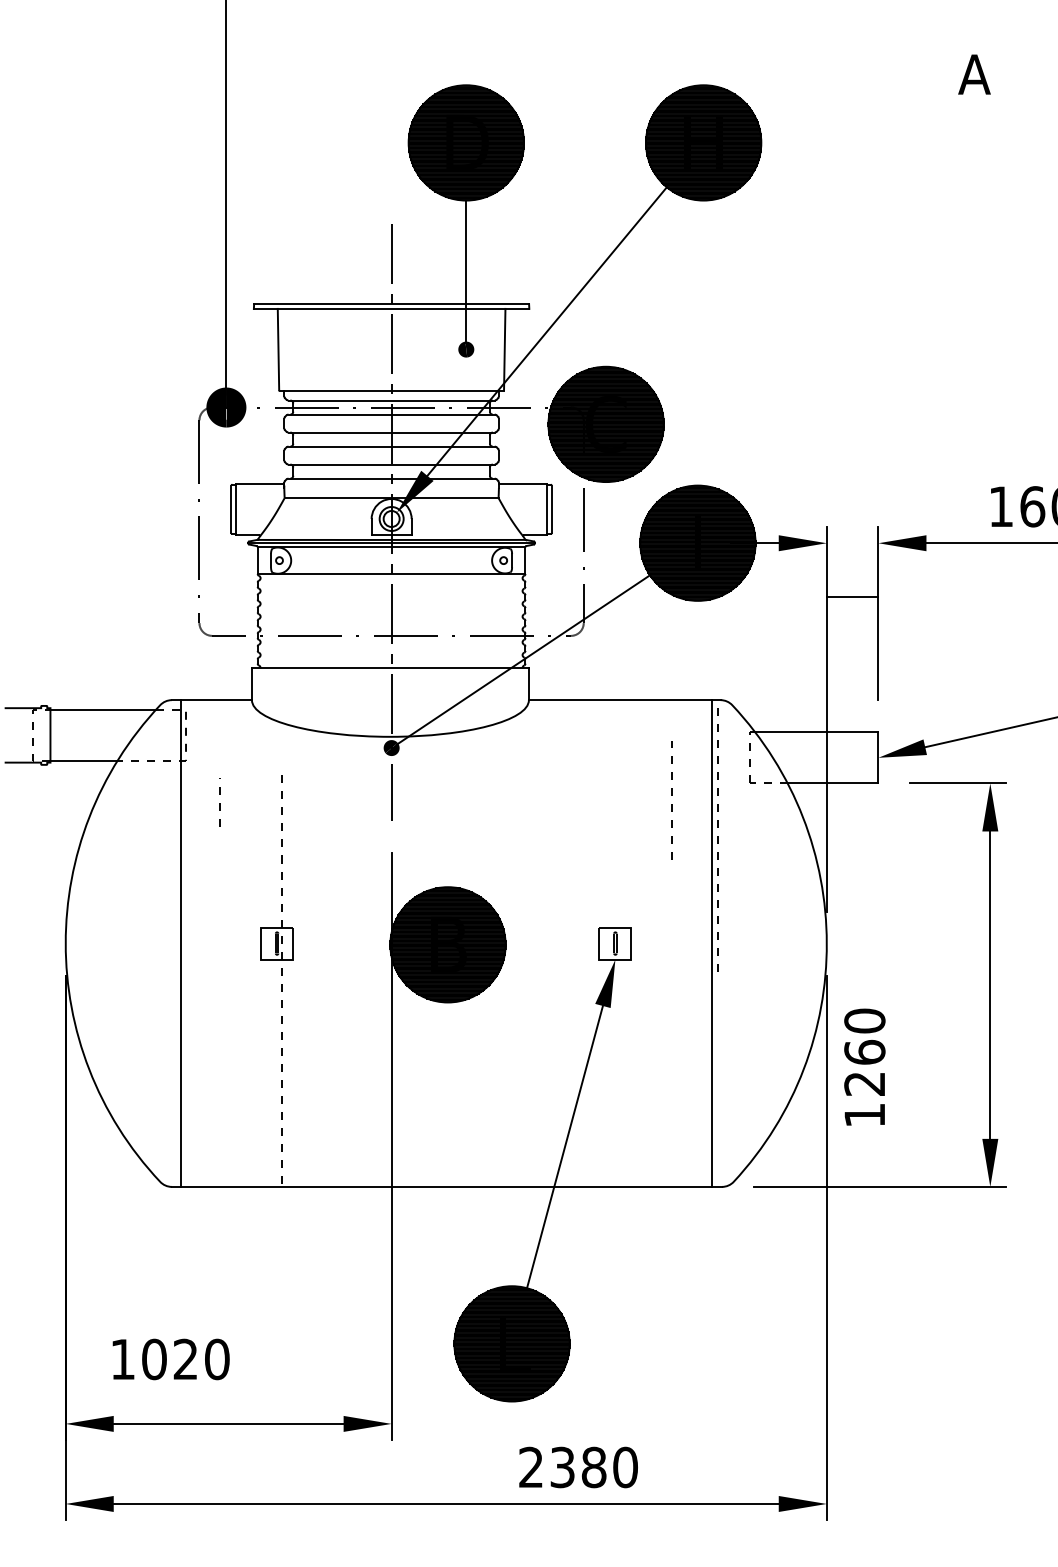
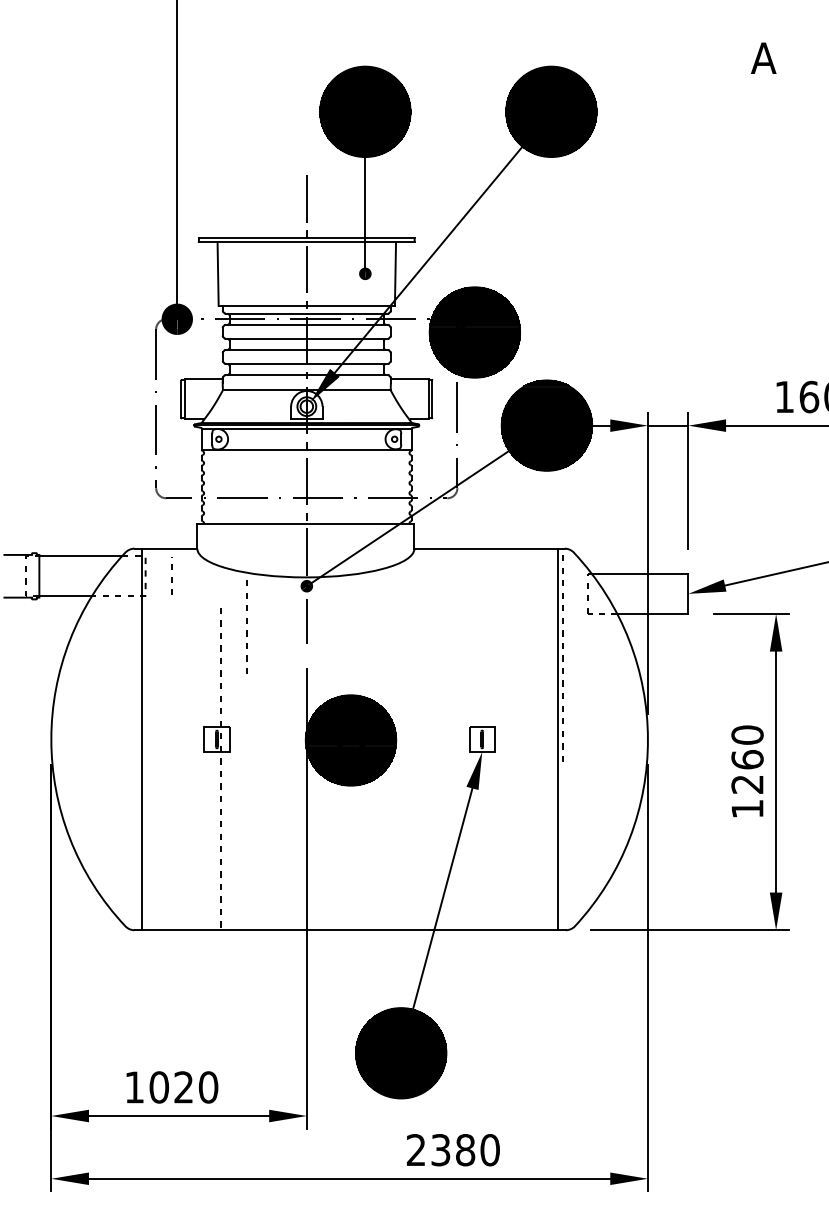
line: (852, 597) -> (668, 425), moved
line: (219, 803) -> (171, 577), moved
line: (671, 804) -> (247, 630), moved
text: (864, 1066) -> (747, 770), moved
text: (170, 1359) -> (171, 1087), moved

